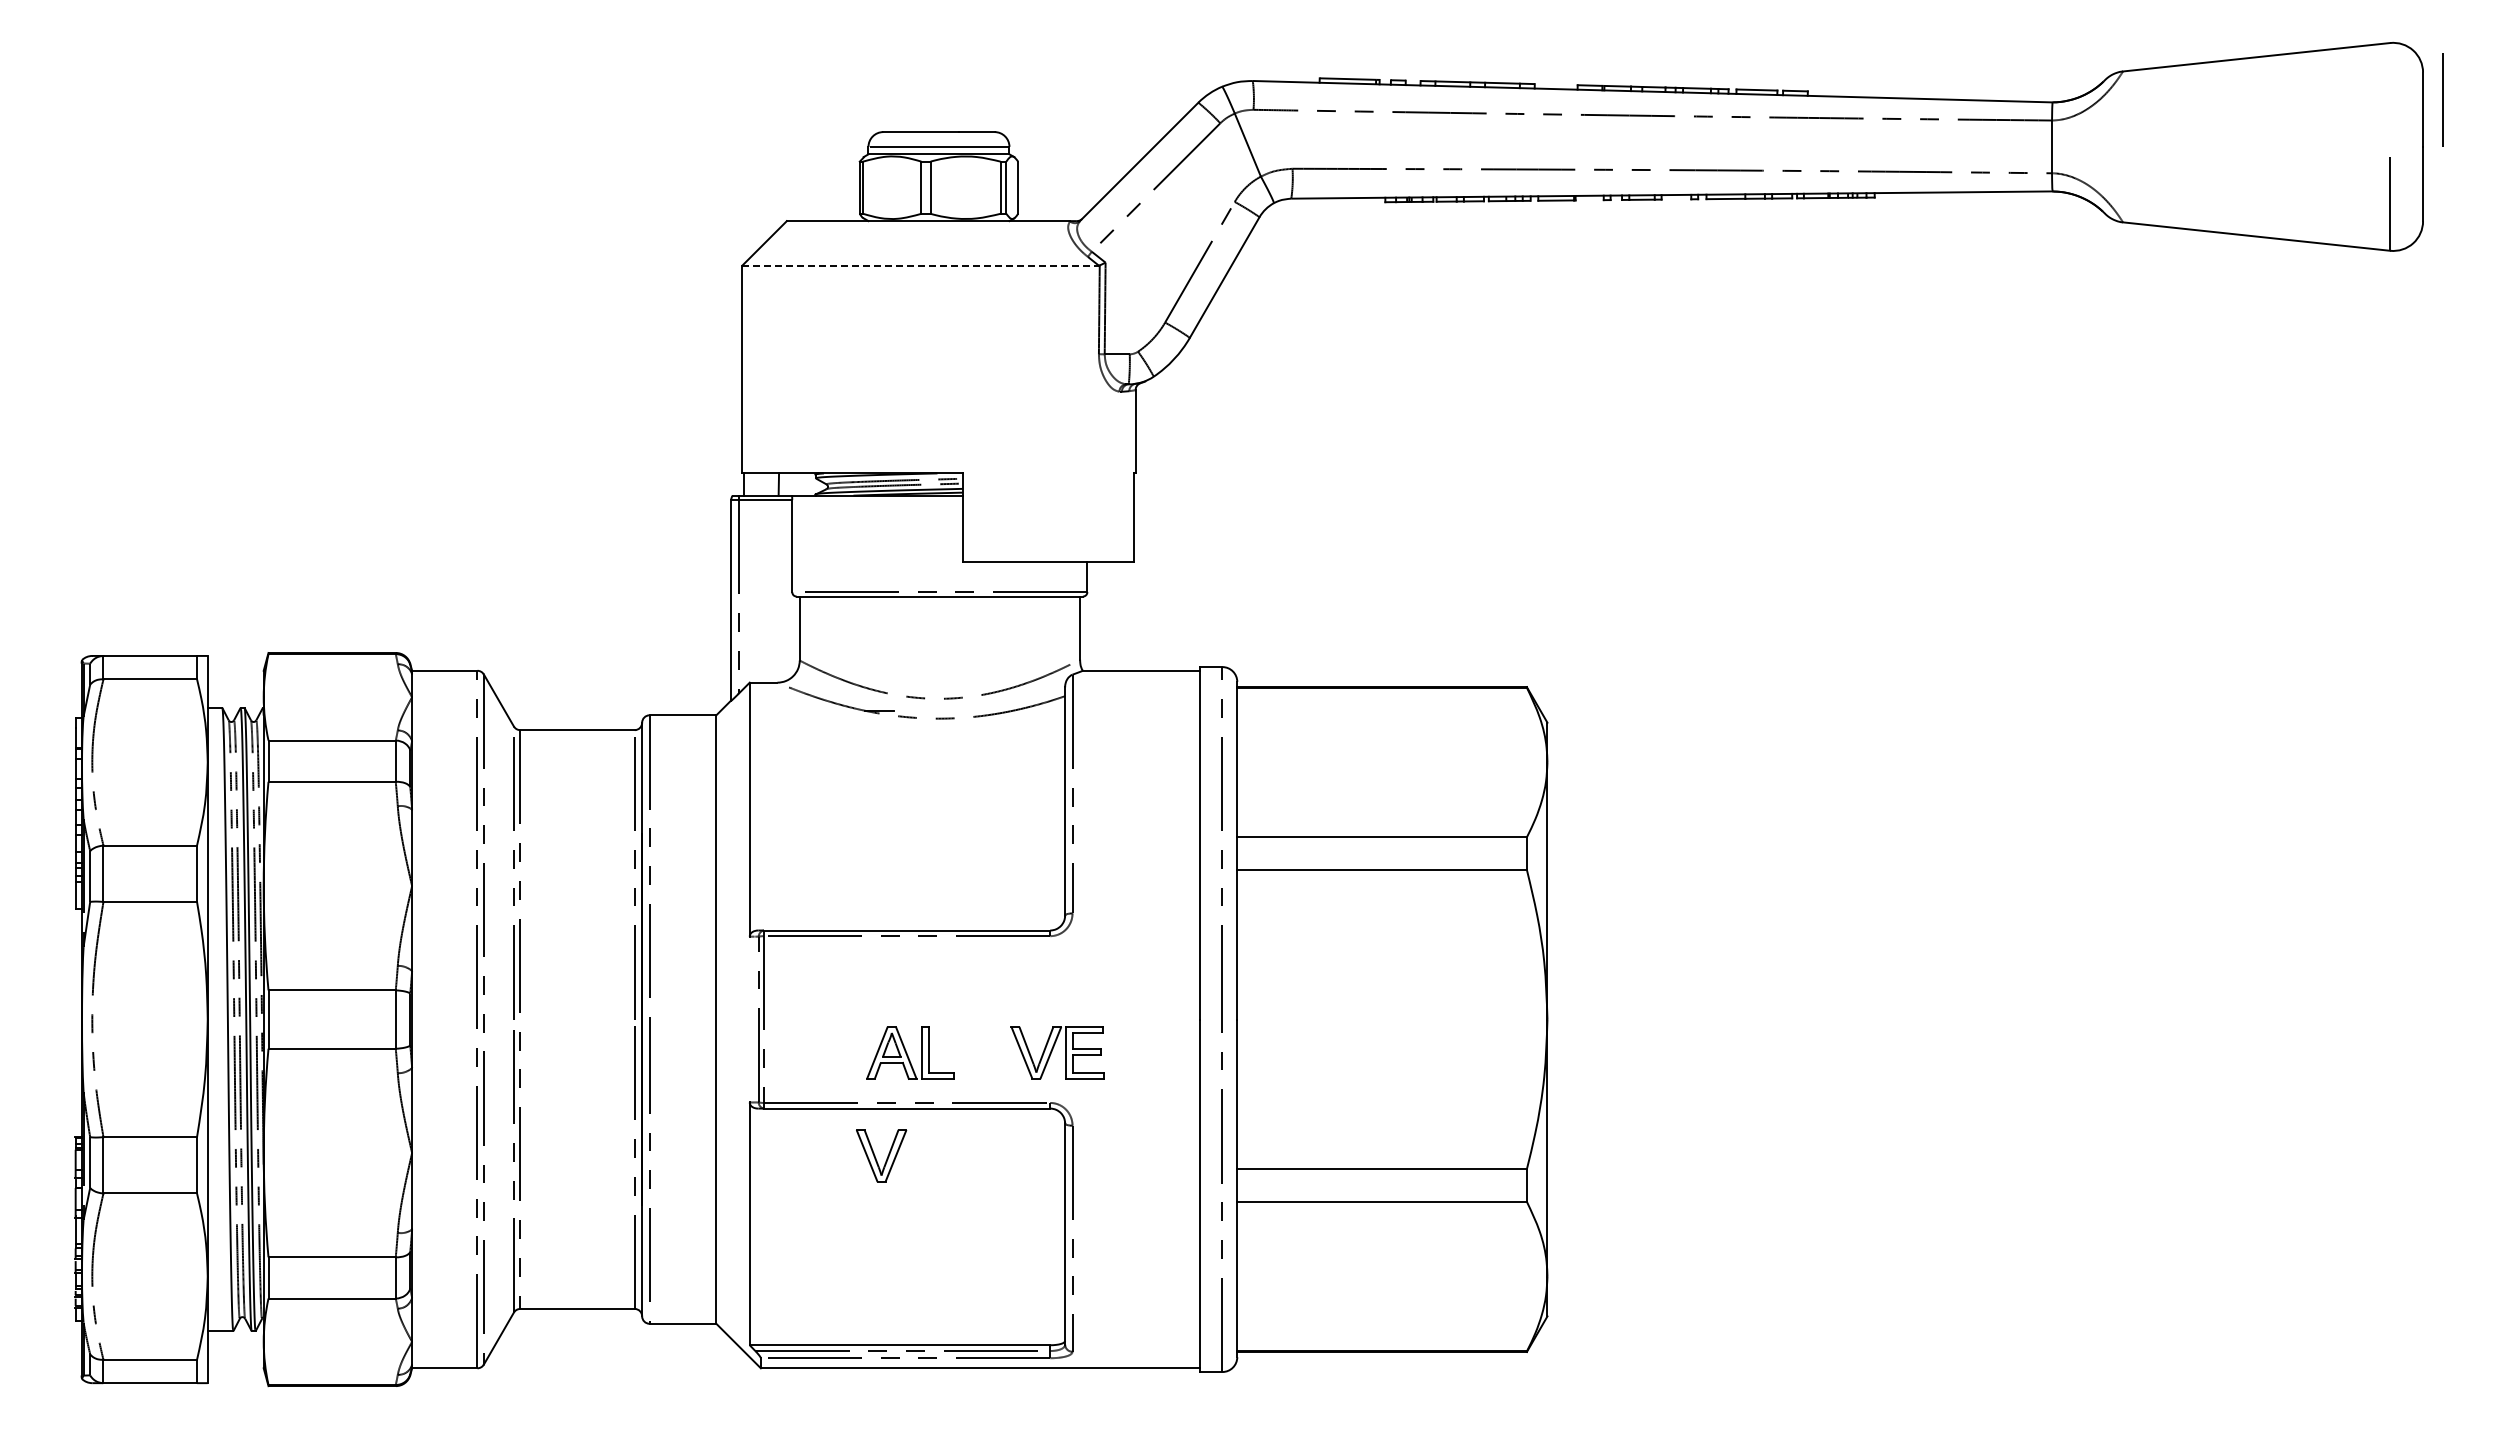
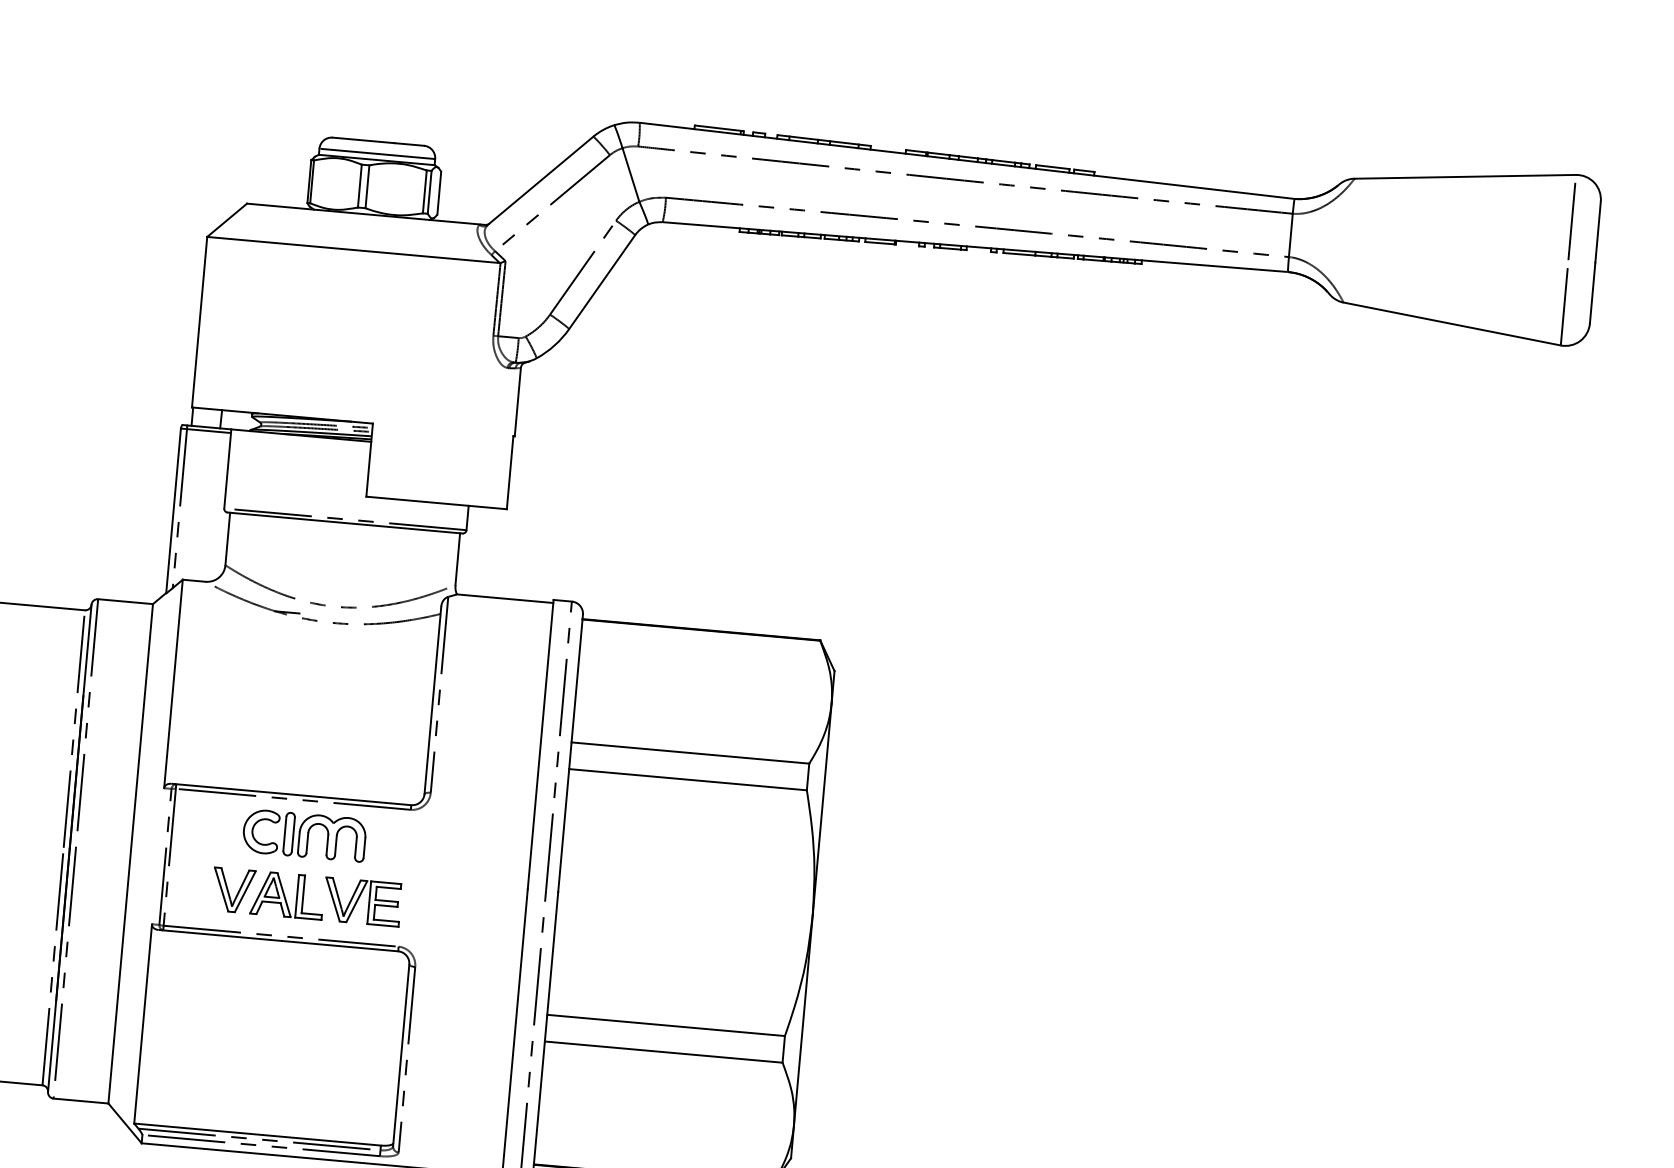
line: (2442, 99) -> (1571, 221), moved
line: (921, 265) -> (354, 249), dashed -> solid
part: (924, 978) -> (304, 835), added
part: (1057, 1052) -> (362, 901), moved
part: (881, 1155) -> (233, 890), moved

